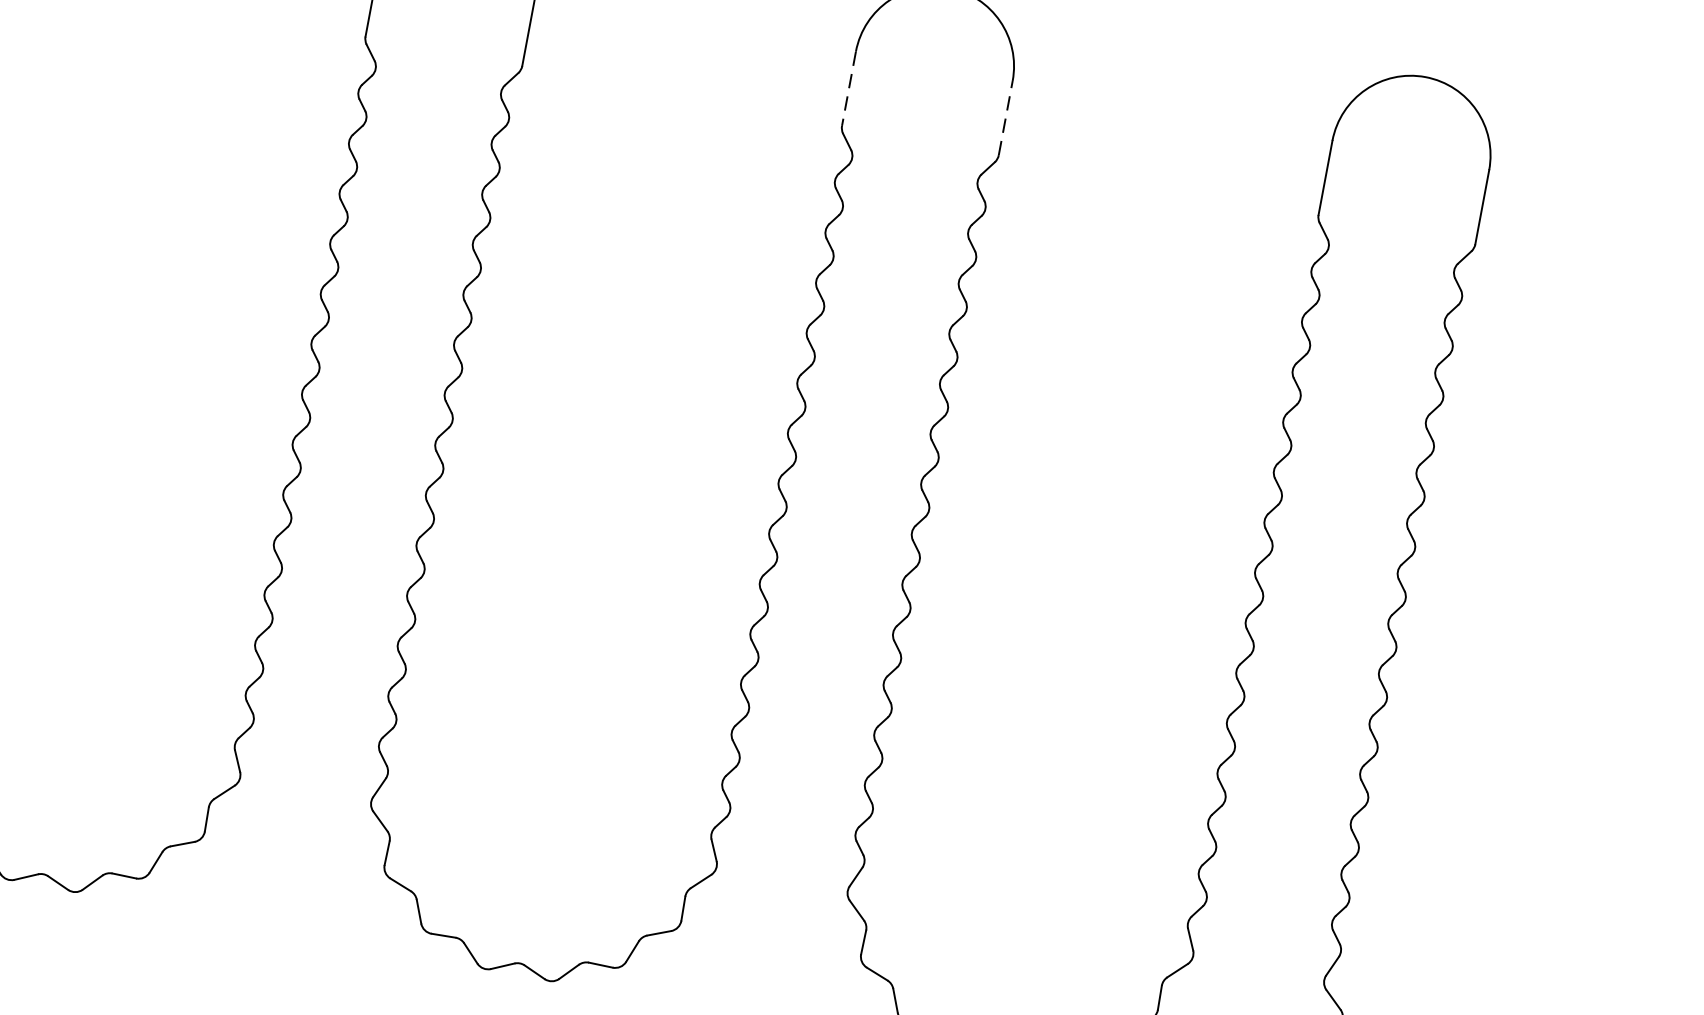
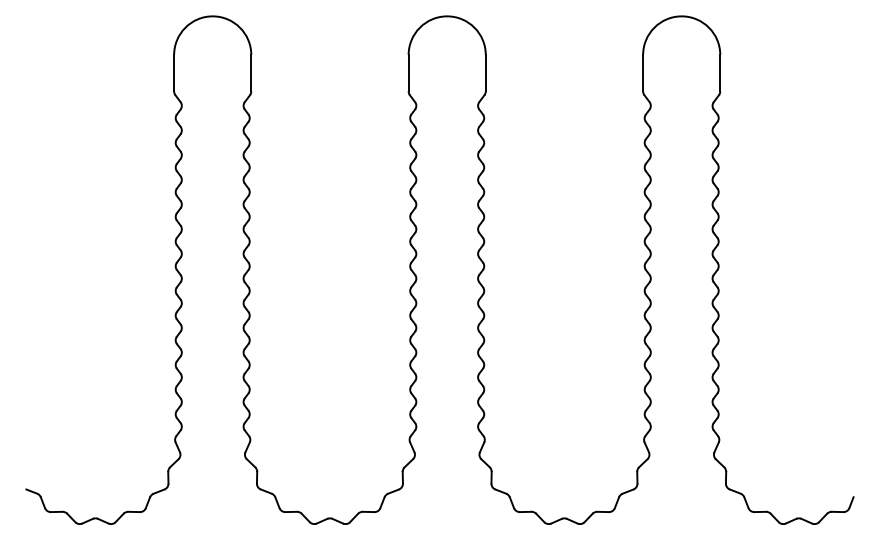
line: (848, 89) -> (408, 73), dashed -> solid
line: (1005, 116) -> (485, 72), dashed -> solid

